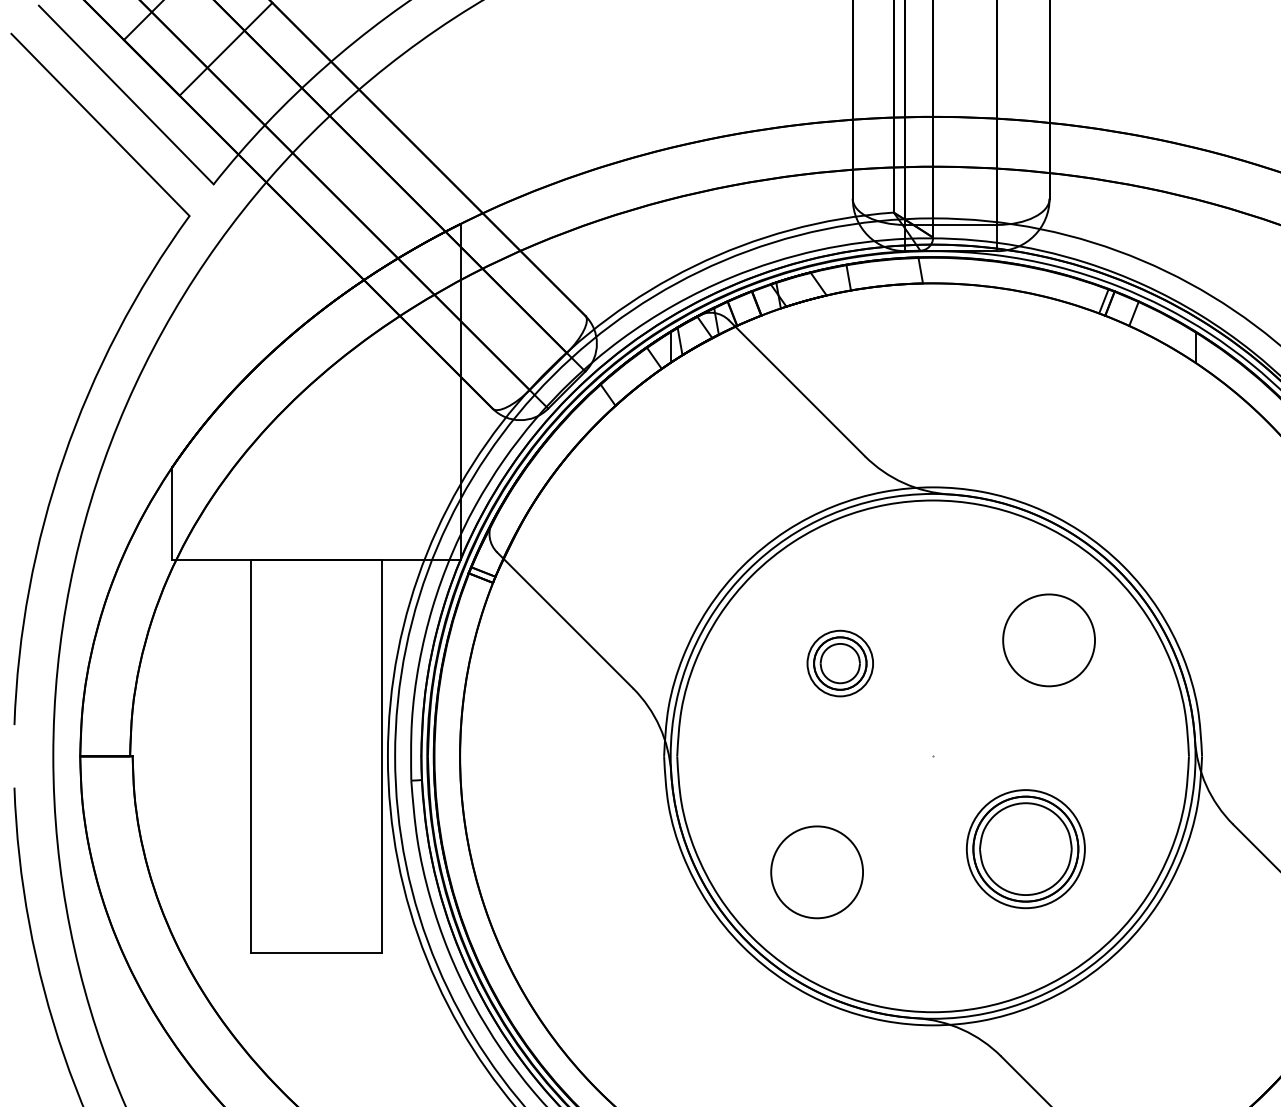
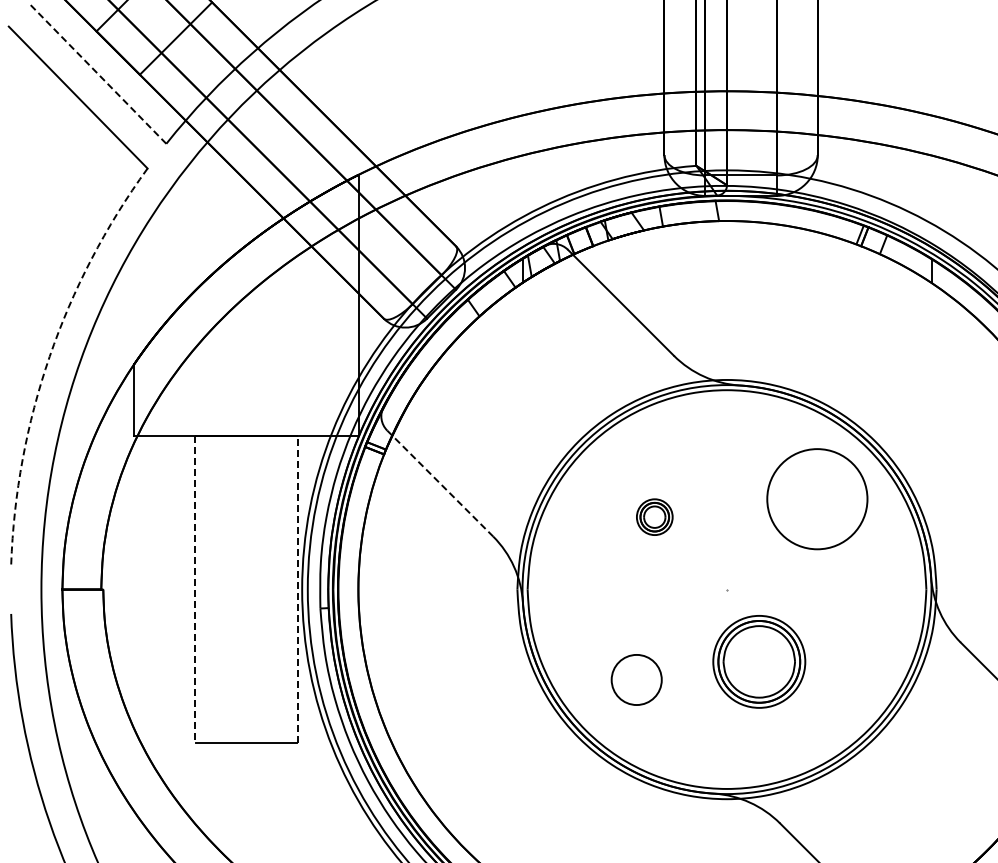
line: (125, 94) -> (97, 73), solid -> dashed
arc: (63, 457) -> (49, 356), solid -> dashed
line: (565, 620) -> (440, 483), solid -> dashed
circle: (1049, 640) -> (817, 499), size x1.4
part: (840, 662) -> (654, 516), size x0.7
line: (381, 756) -> (297, 589), solid -> dashed
line: (251, 757) -> (195, 590), solid -> dashed
part: (1026, 848) -> (759, 661), moved
circle: (816, 871) -> (636, 679), size x0.7

